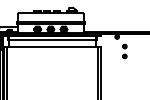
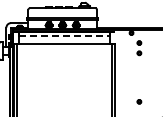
line: (52, 40) -> (64, 36), solid -> dashed

